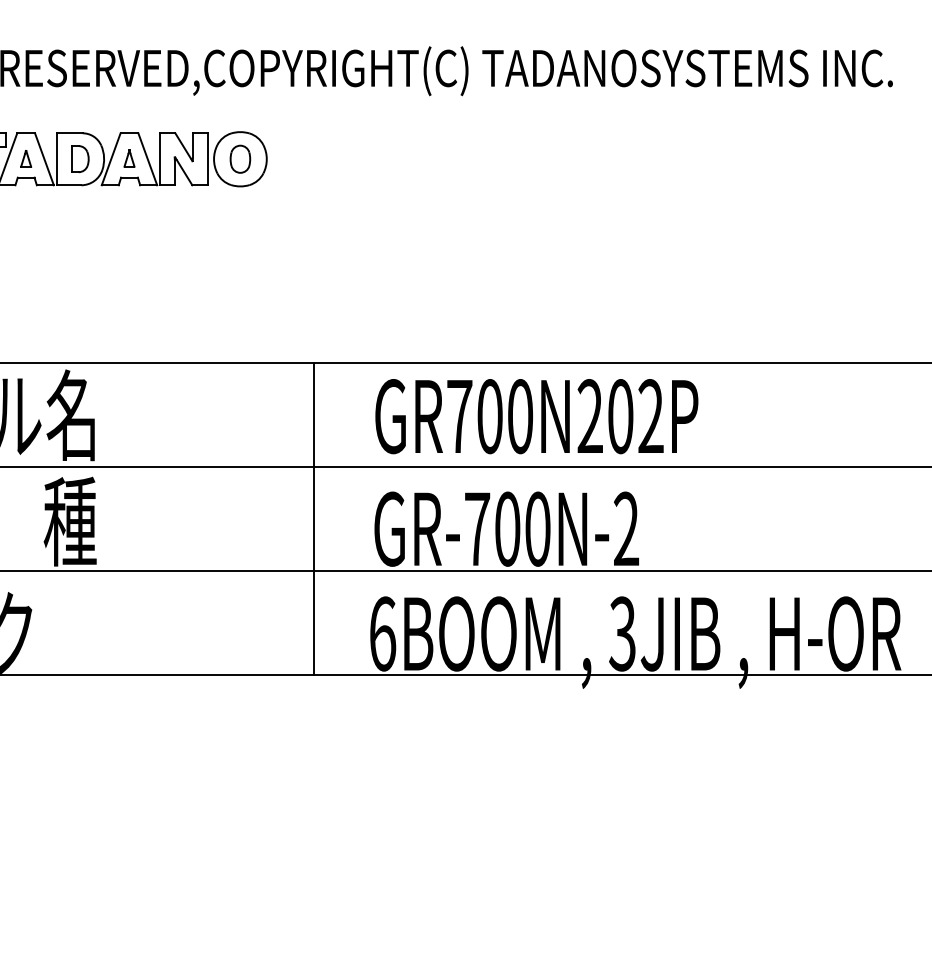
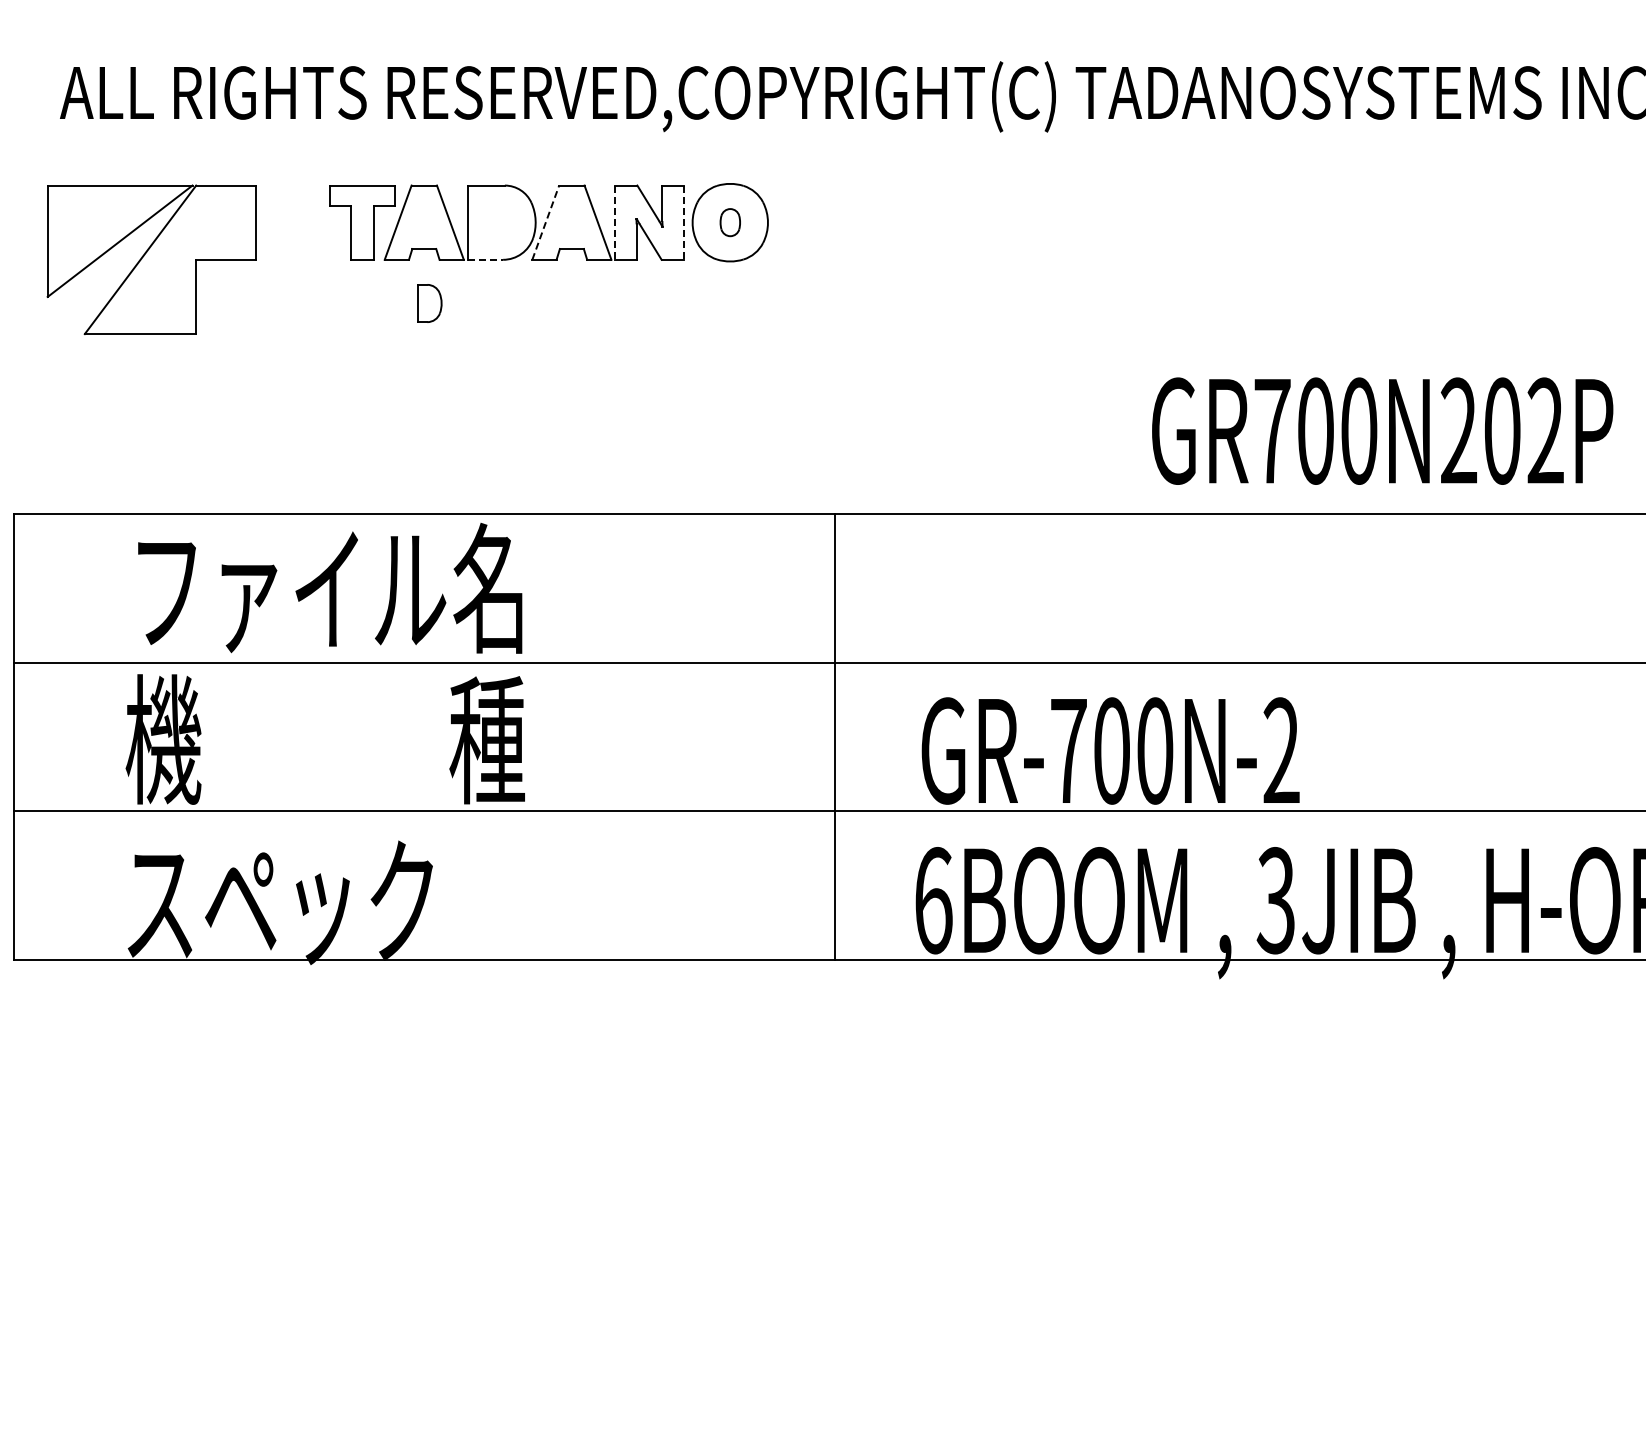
part: (26, 158) -> (424, 221), removed
part: (129, 158) -> (571, 221), removed
part: (80, 159) -> (429, 303), moved
line: (111, 159) -> (545, 222), solid -> dashed
line: (160, 159) -> (615, 223), solid -> dashed
line: (207, 159) -> (683, 223), solid -> dashed
part: (240, 159) -> (730, 222), size x0.7
line: (69, 185) -> (485, 259), solid -> dashed
text: (536, 416) -> (1382, 430), moved

